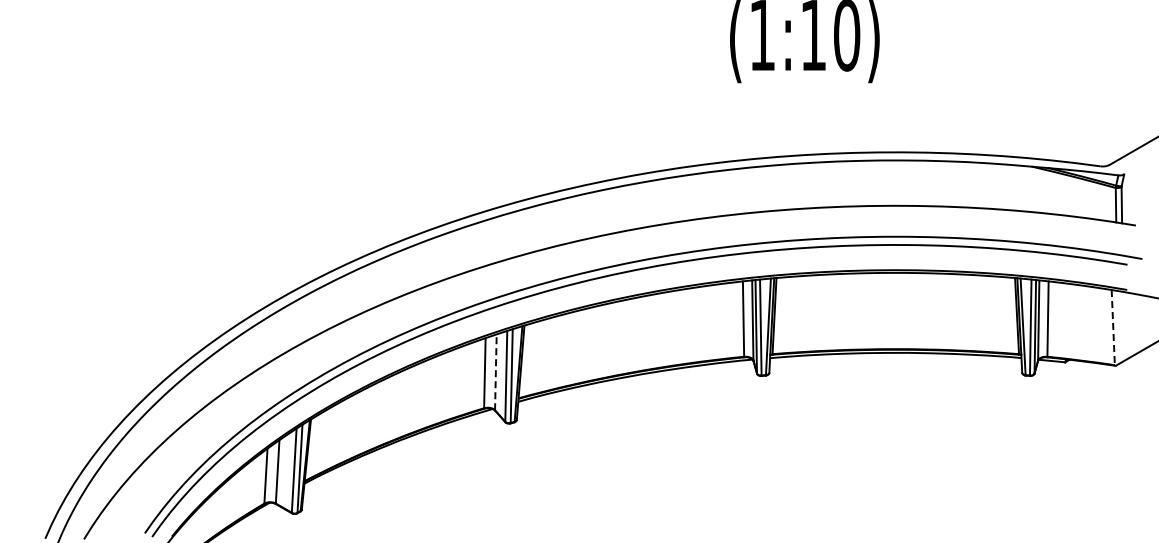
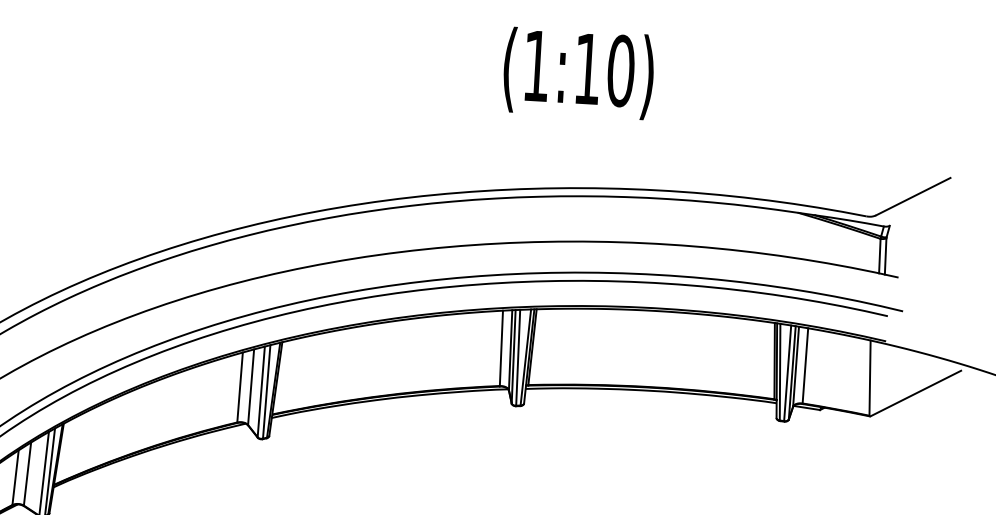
line: (1113, 327) -> (870, 378), dashed -> solid
line: (495, 372) -> (250, 387), dashed -> solid

